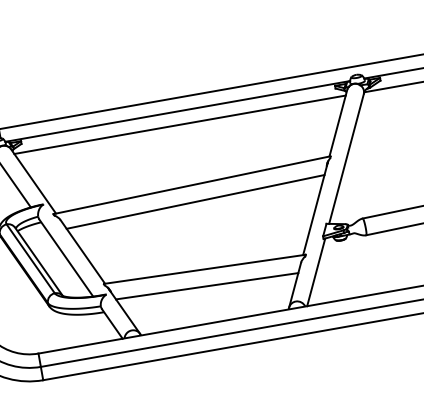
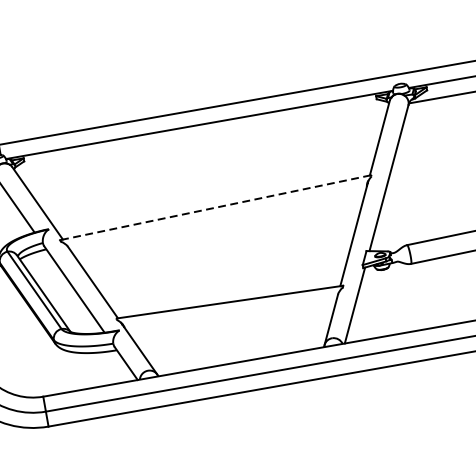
line: (179, 124) -> (201, 139), removed
line: (191, 185) -> (214, 208), solid -> dashed
line: (195, 201) -> (219, 226), removed
line: (207, 286) -> (232, 321), removed

